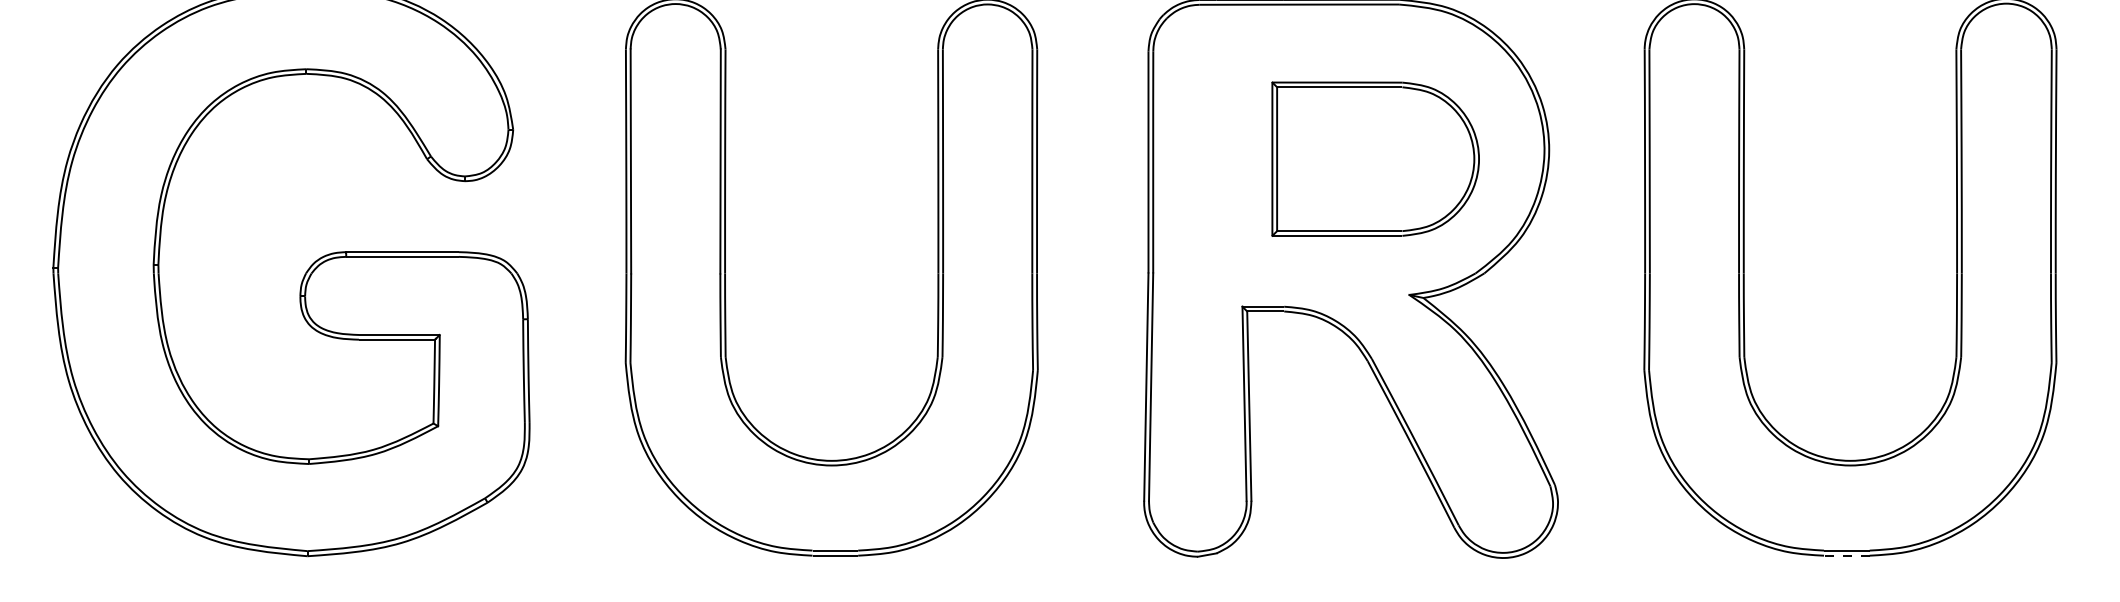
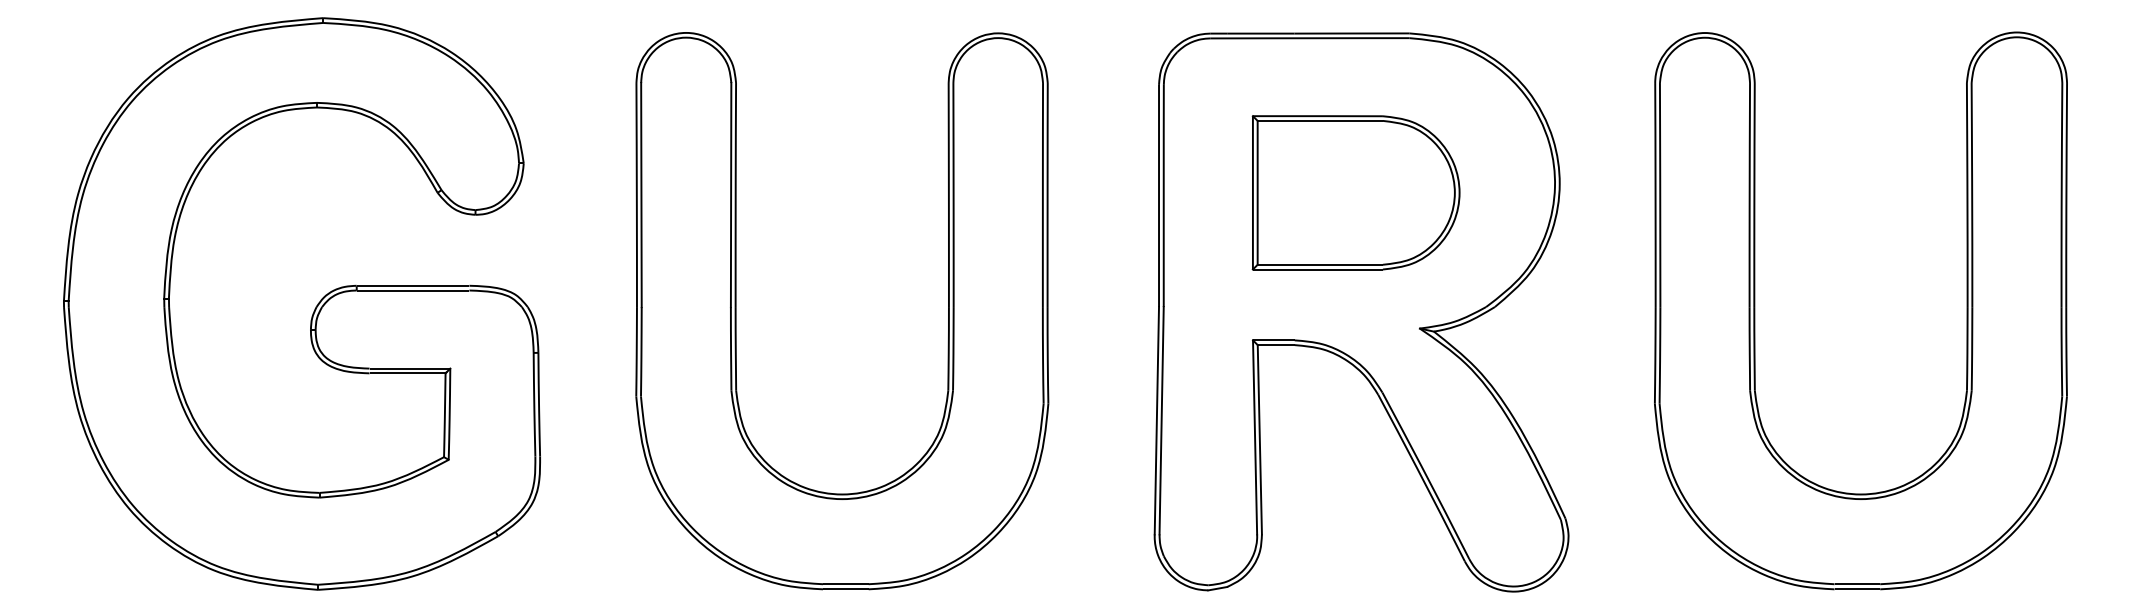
part: (1374, 158) -> (1355, 192), moved
line: (1845, 555) -> (1856, 589), dashed -> solid

